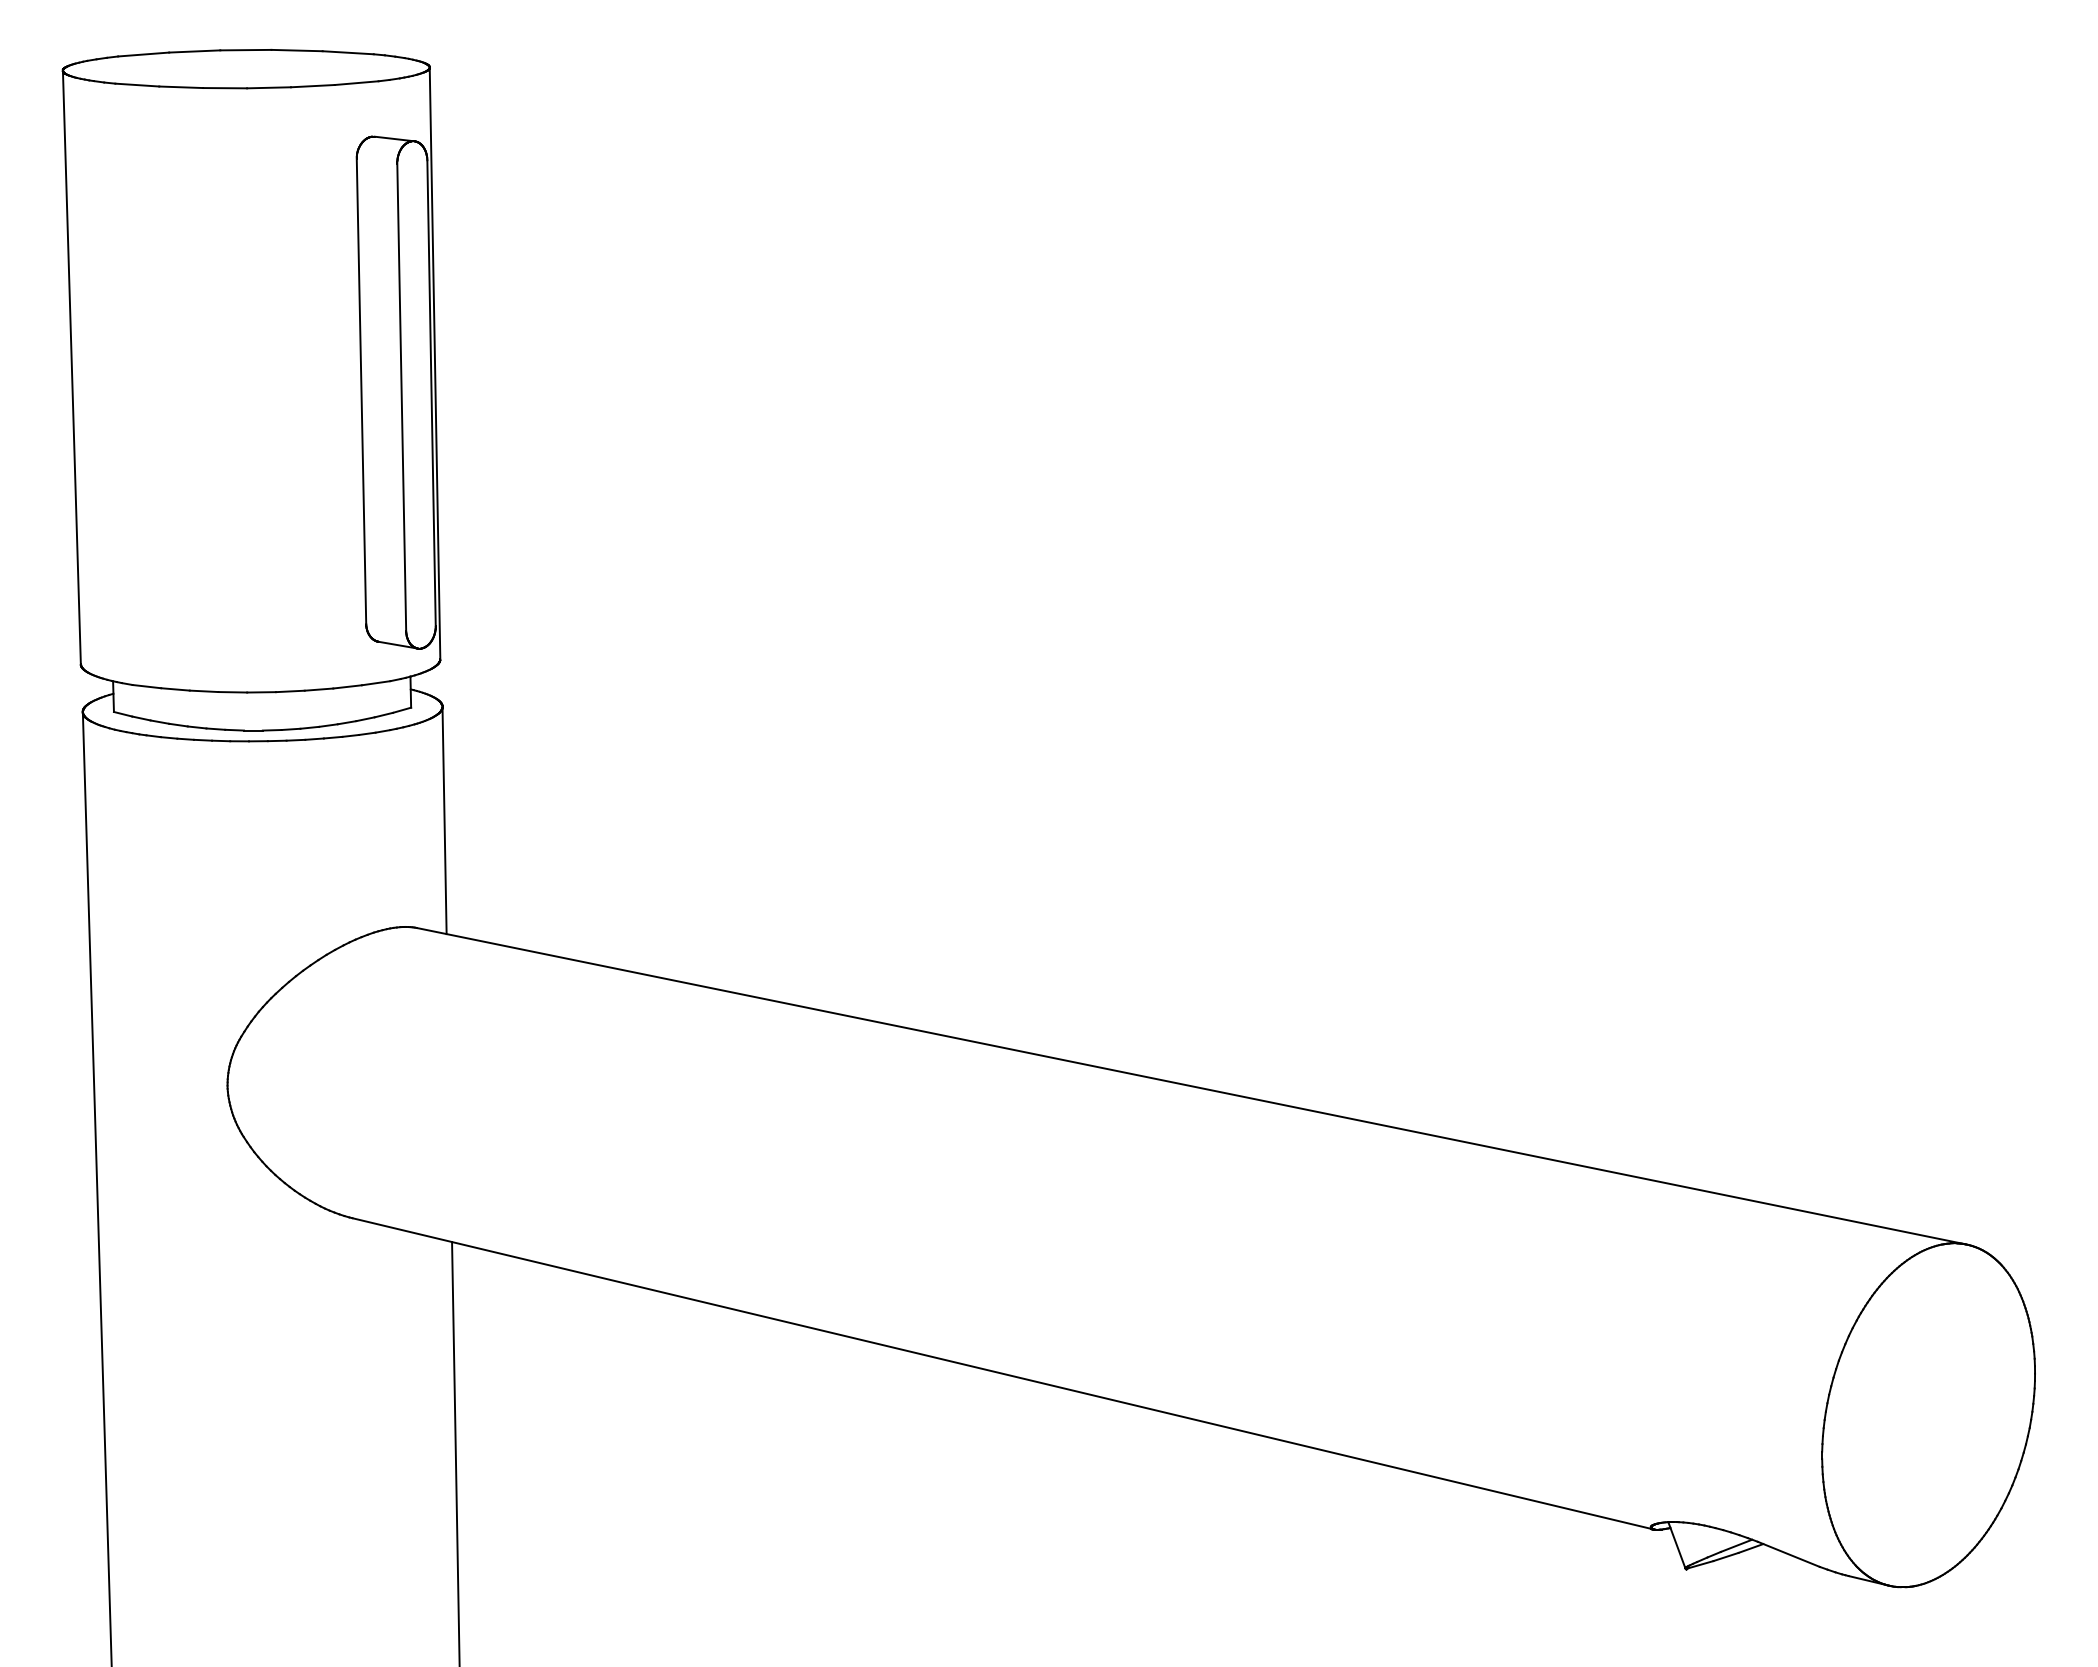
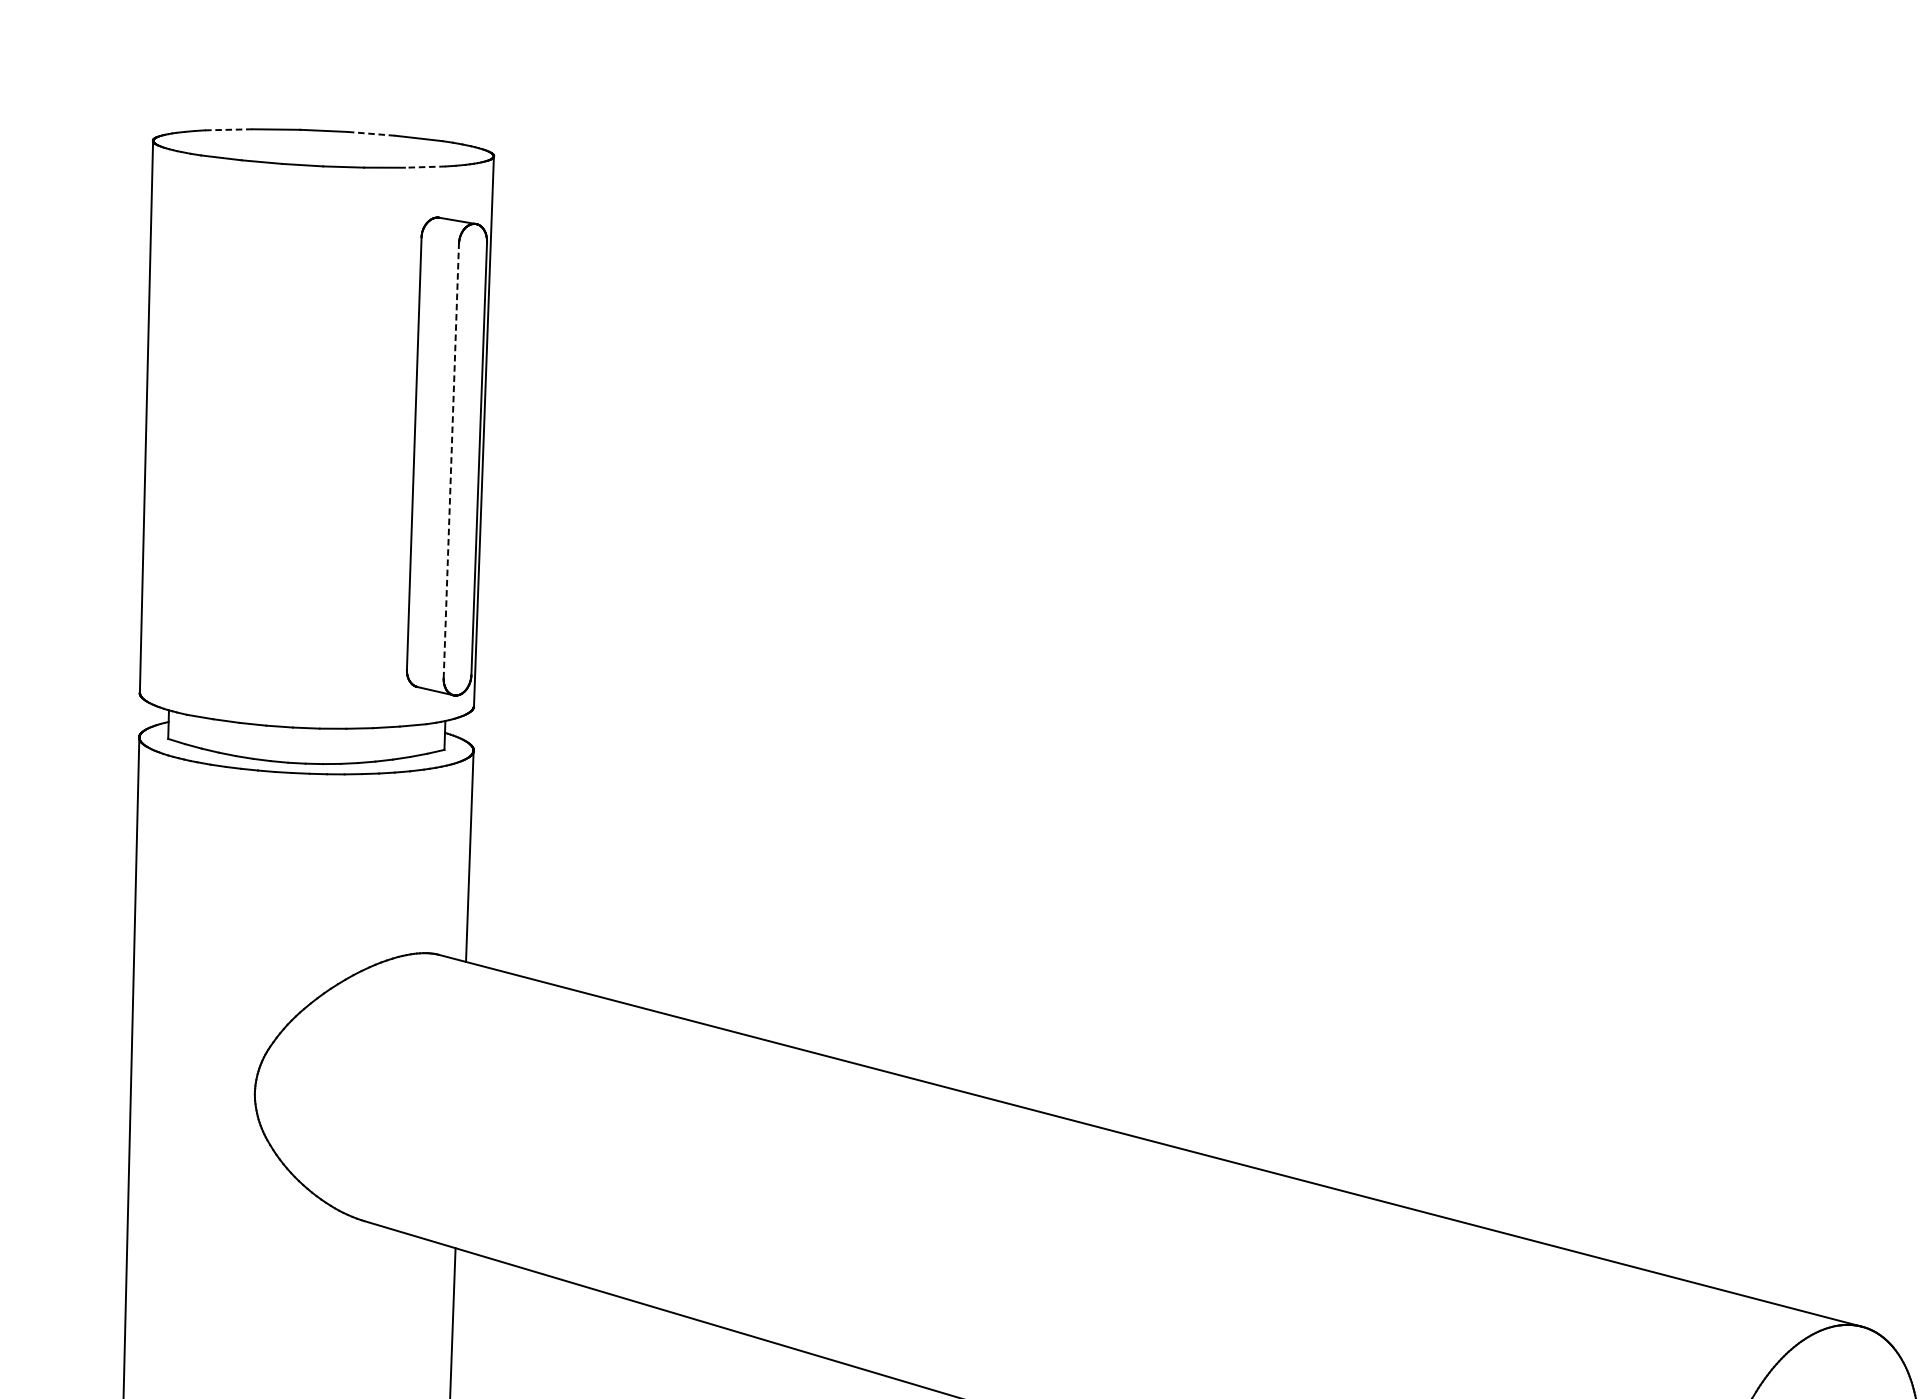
line: (297, 50) -> (371, 133), solid -> dashed
line: (143, 54) -> (228, 129), solid -> dashed
line: (356, 83) -> (425, 167), solid -> dashed
line: (401, 397) -> (451, 461), solid -> dashed

